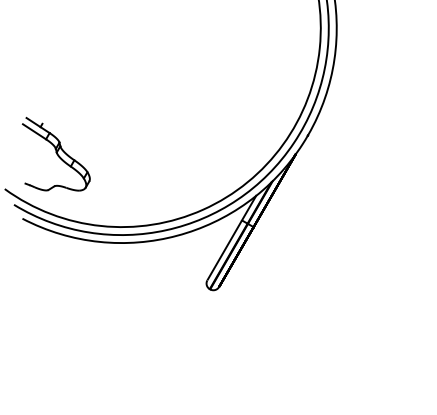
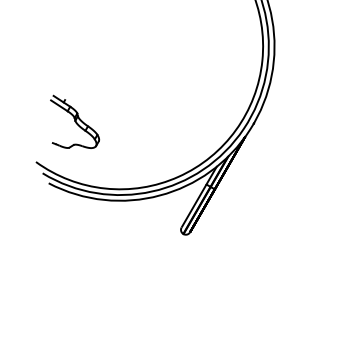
part: (55, 153) -> (74, 121), moved

